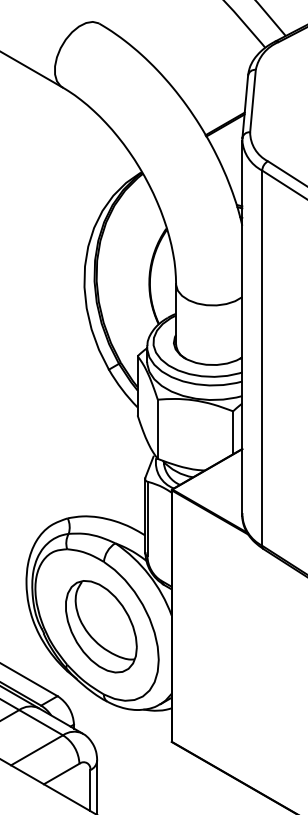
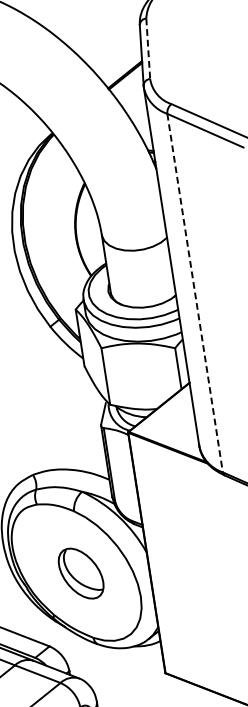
line: (252, 101) -> (147, 49), solid -> dashed
line: (262, 358) -> (195, 293), solid -> dashed
part: (101, 626) -> (81, 573), size x0.6

